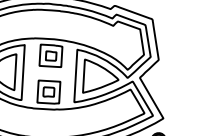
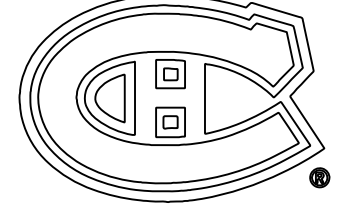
part: (101, 77) -> (238, 98), removed

